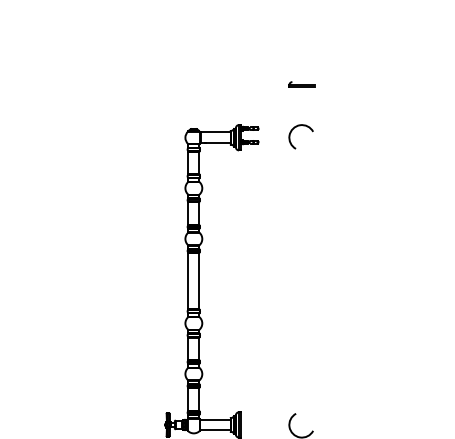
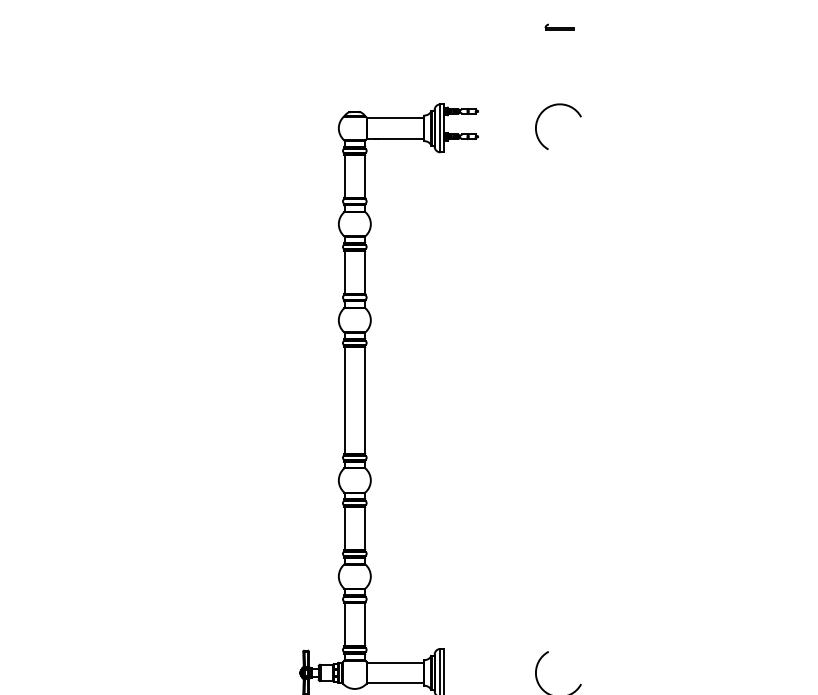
part: (301, 84) -> (558, 27), size x0.6

